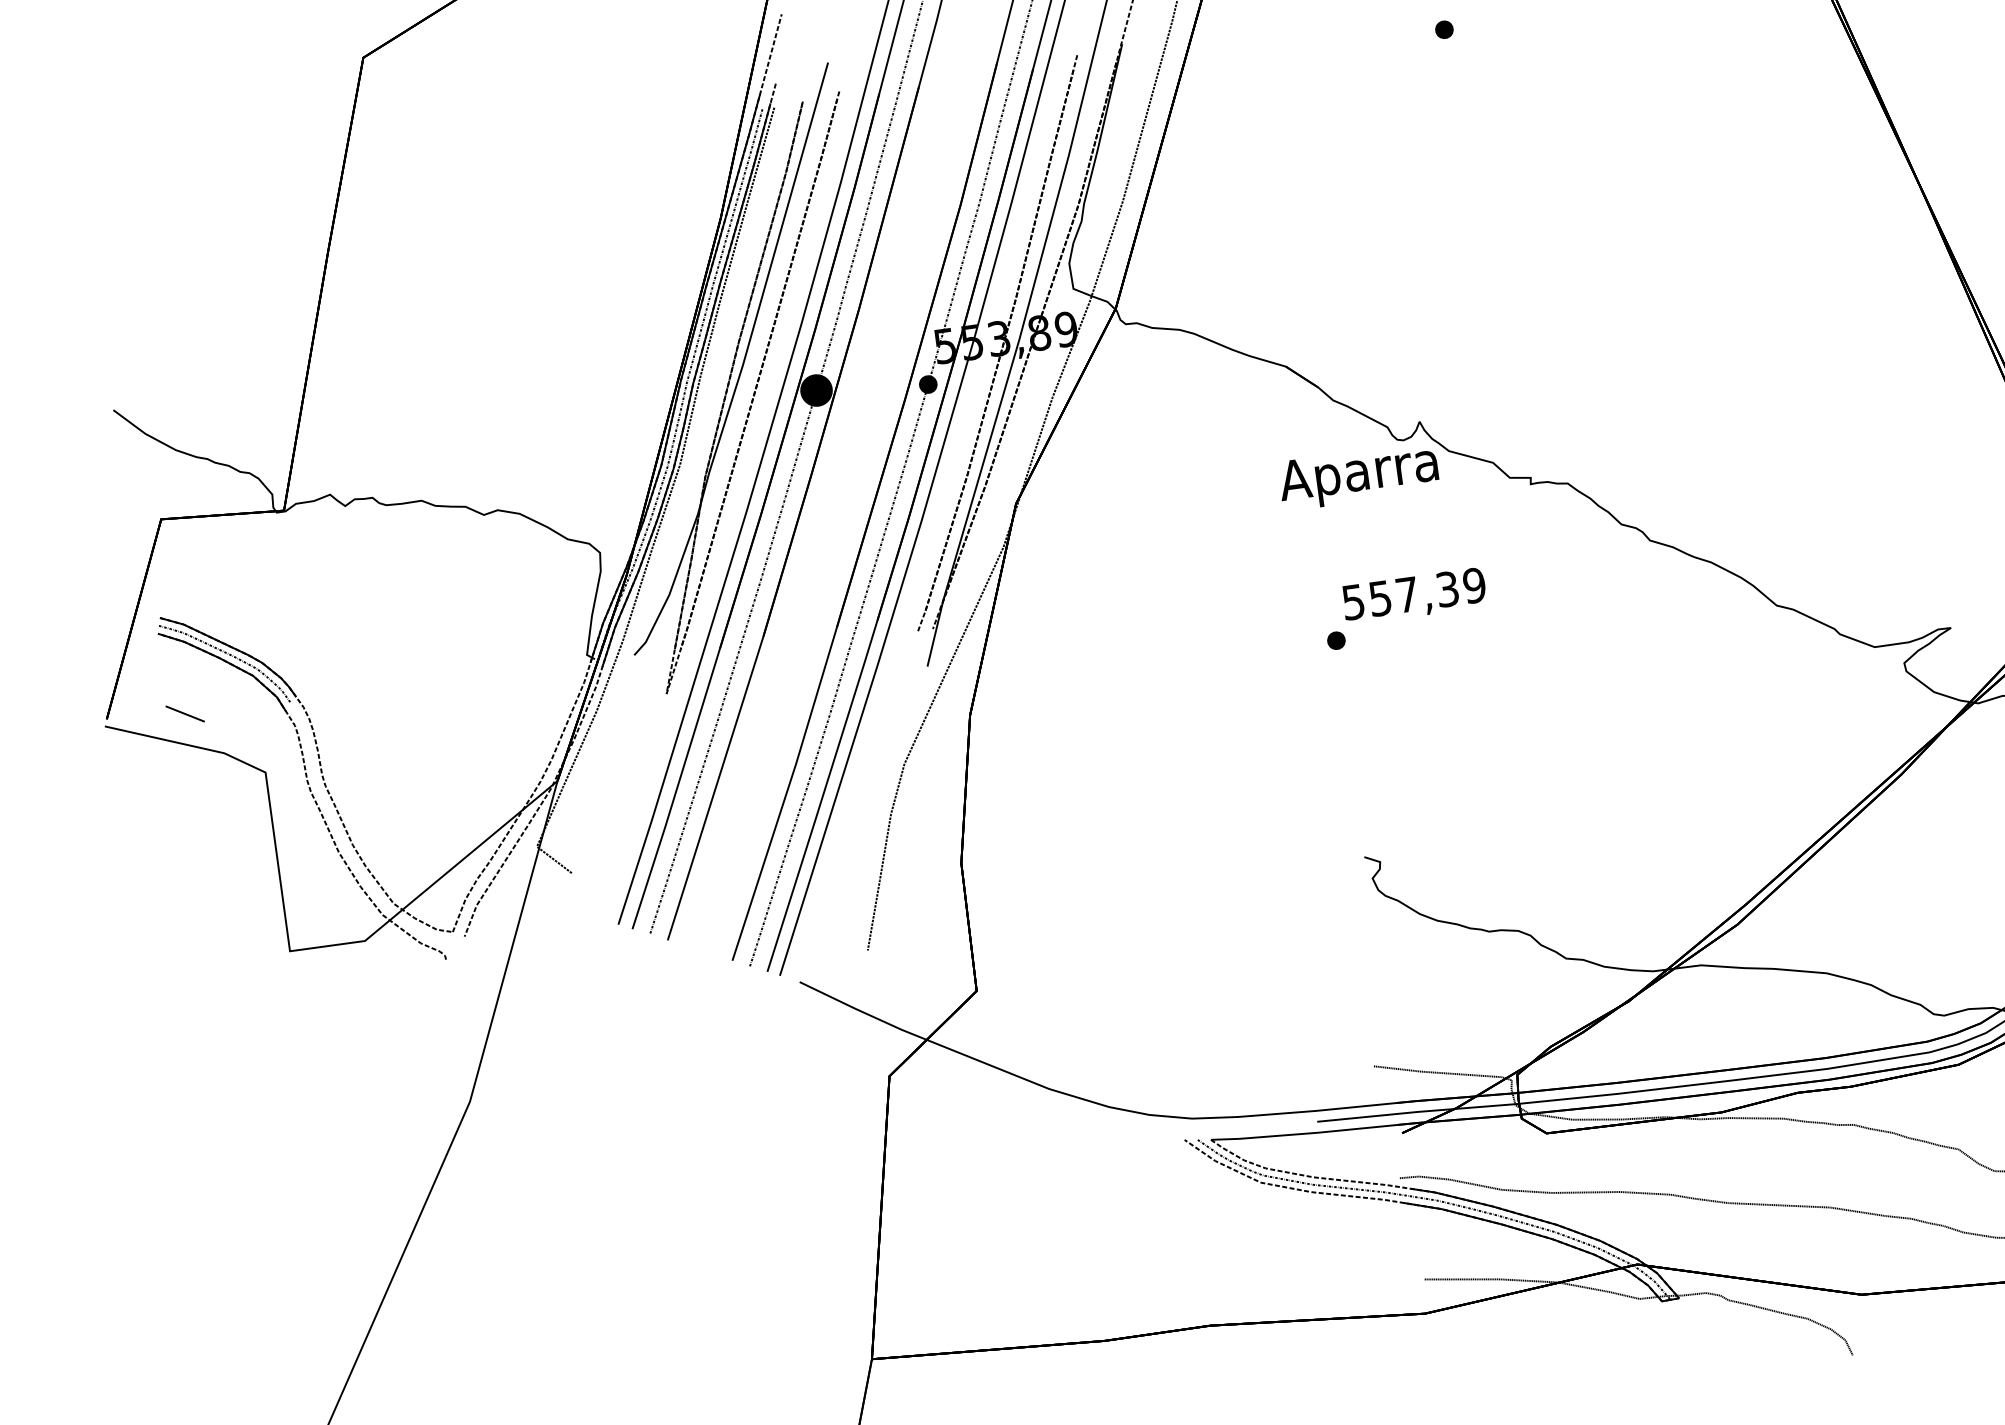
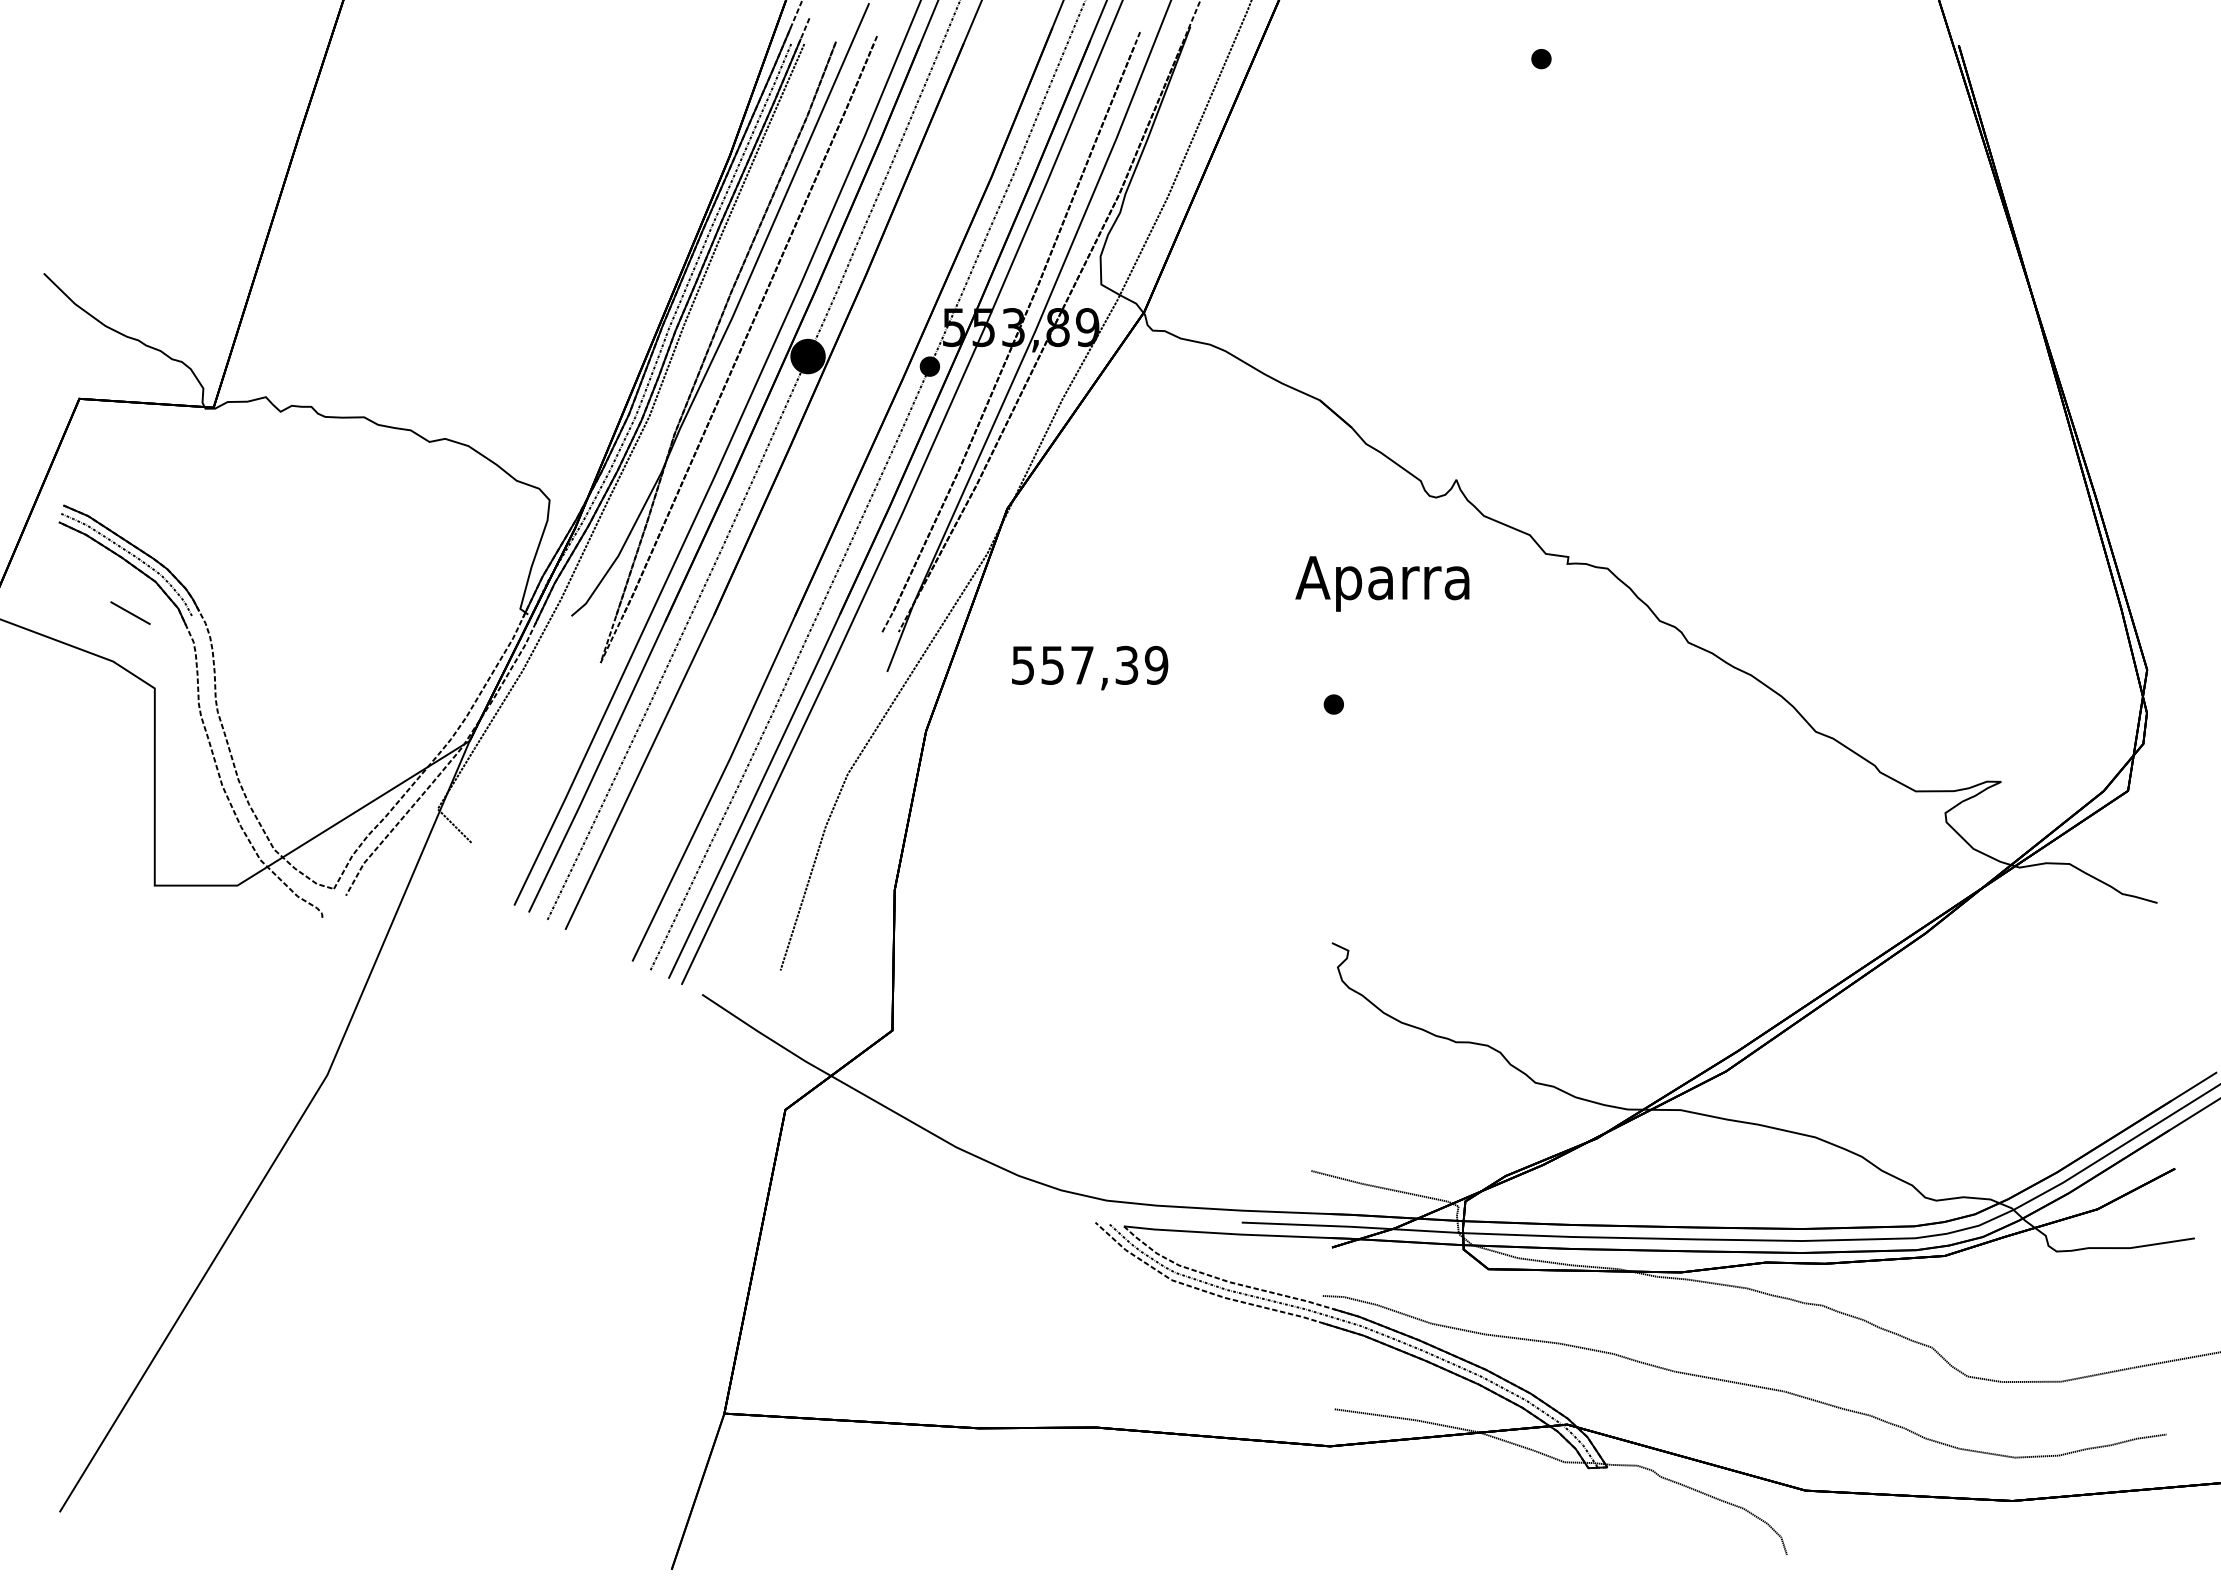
text: (1358, 475) -> (1382, 583), moved
text: (1414, 595) -> (1090, 667), moved
line: (185, 713) -> (130, 612), moved

